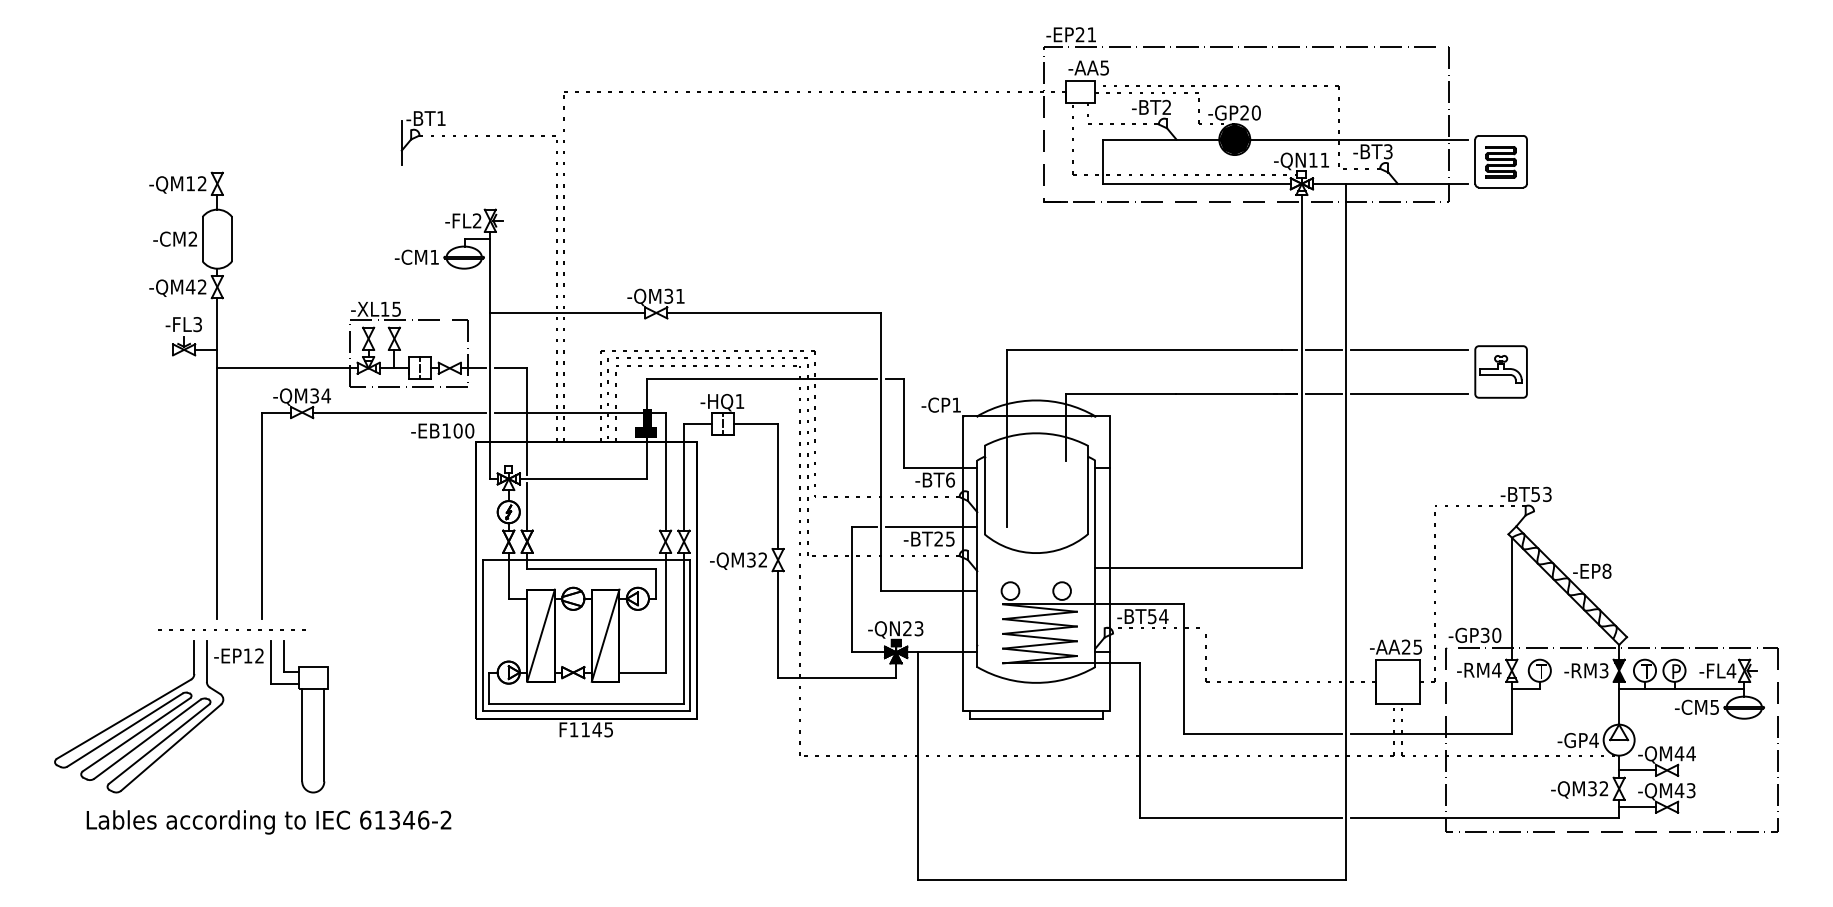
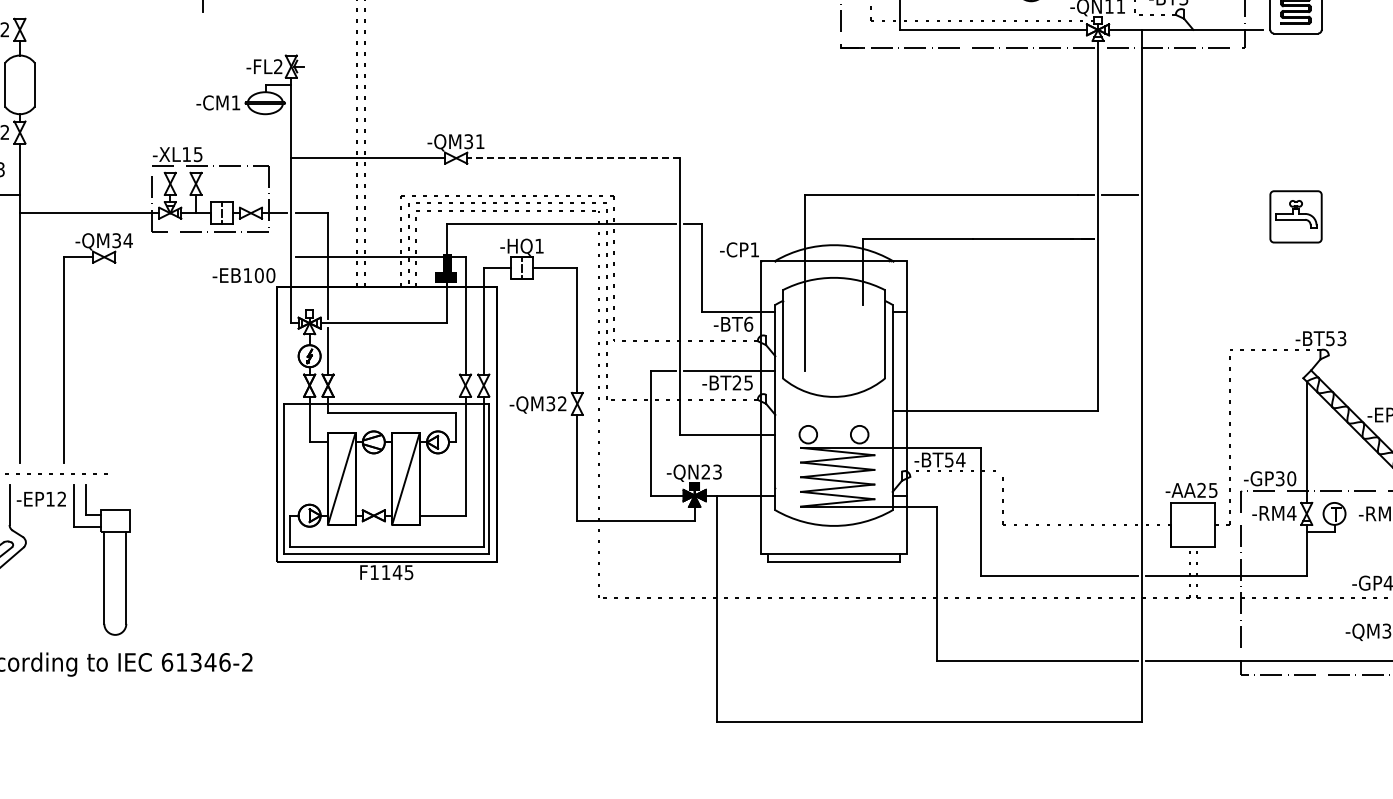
line: (774, 312) -> (573, 157), solid -> dashed
line: (1408, 349) -> (1203, 194), removed
line: (1323, 394) -> (1119, 239), removed
line: (1408, 394) -> (1203, 239), removed
line: (399, 412) -> (201, 257), removed

